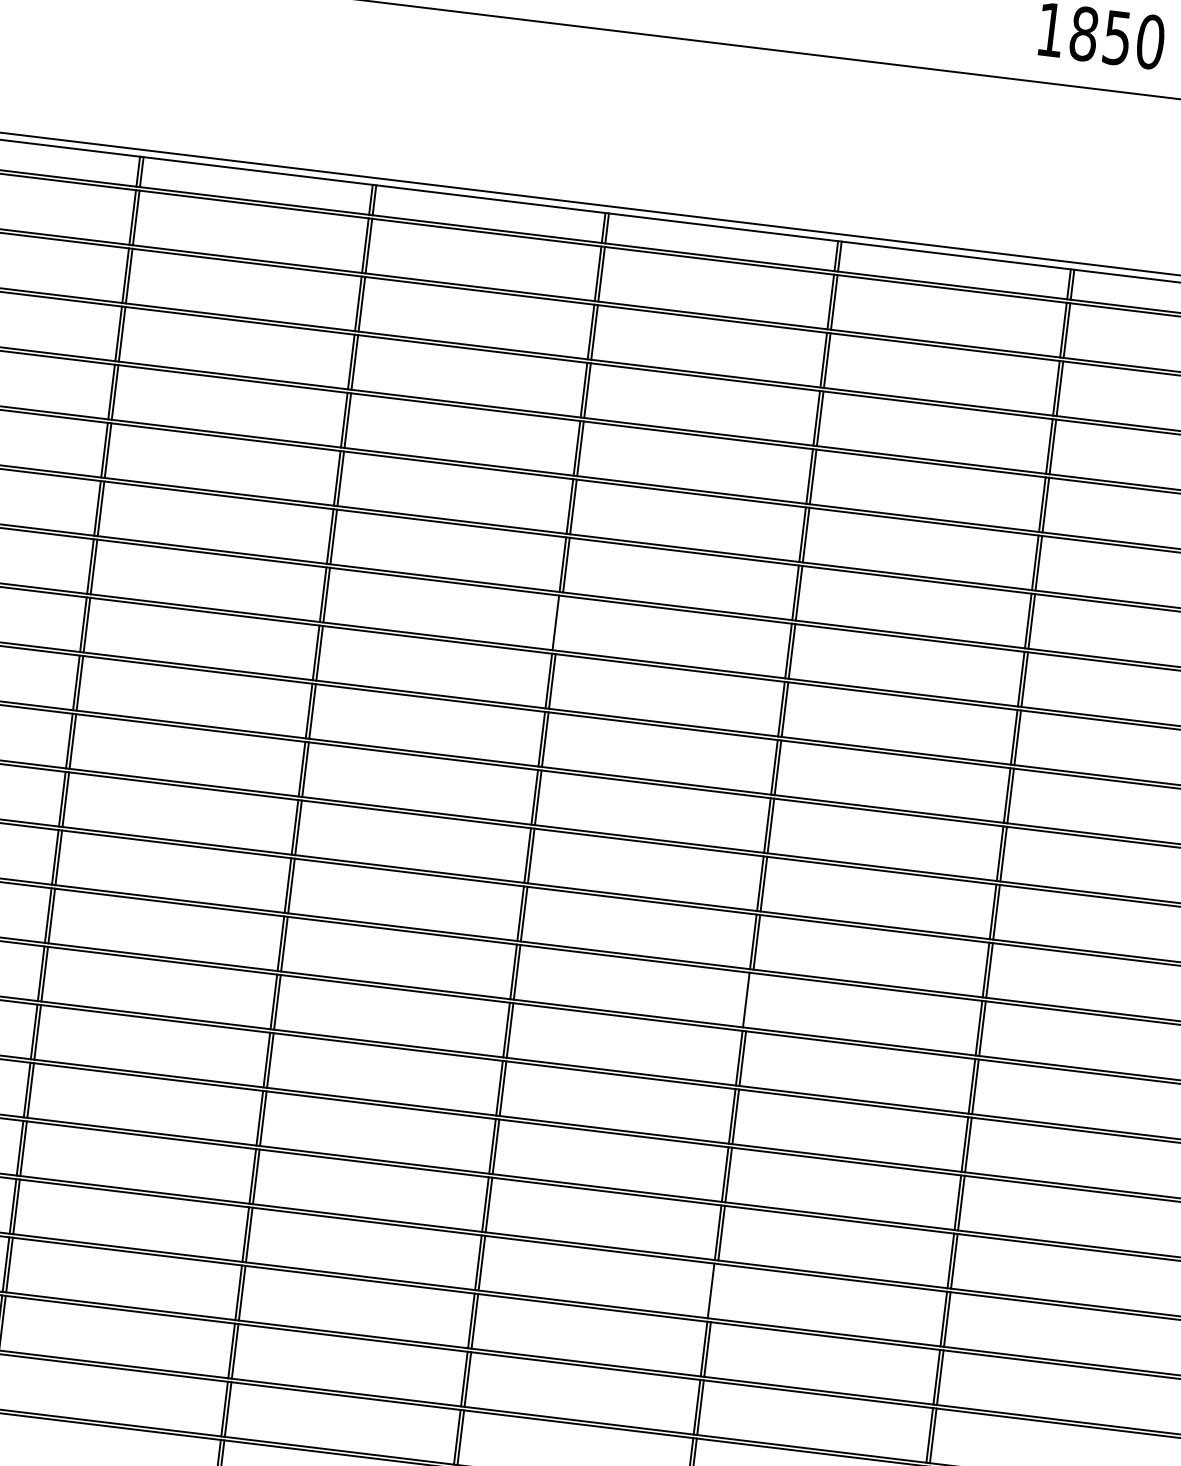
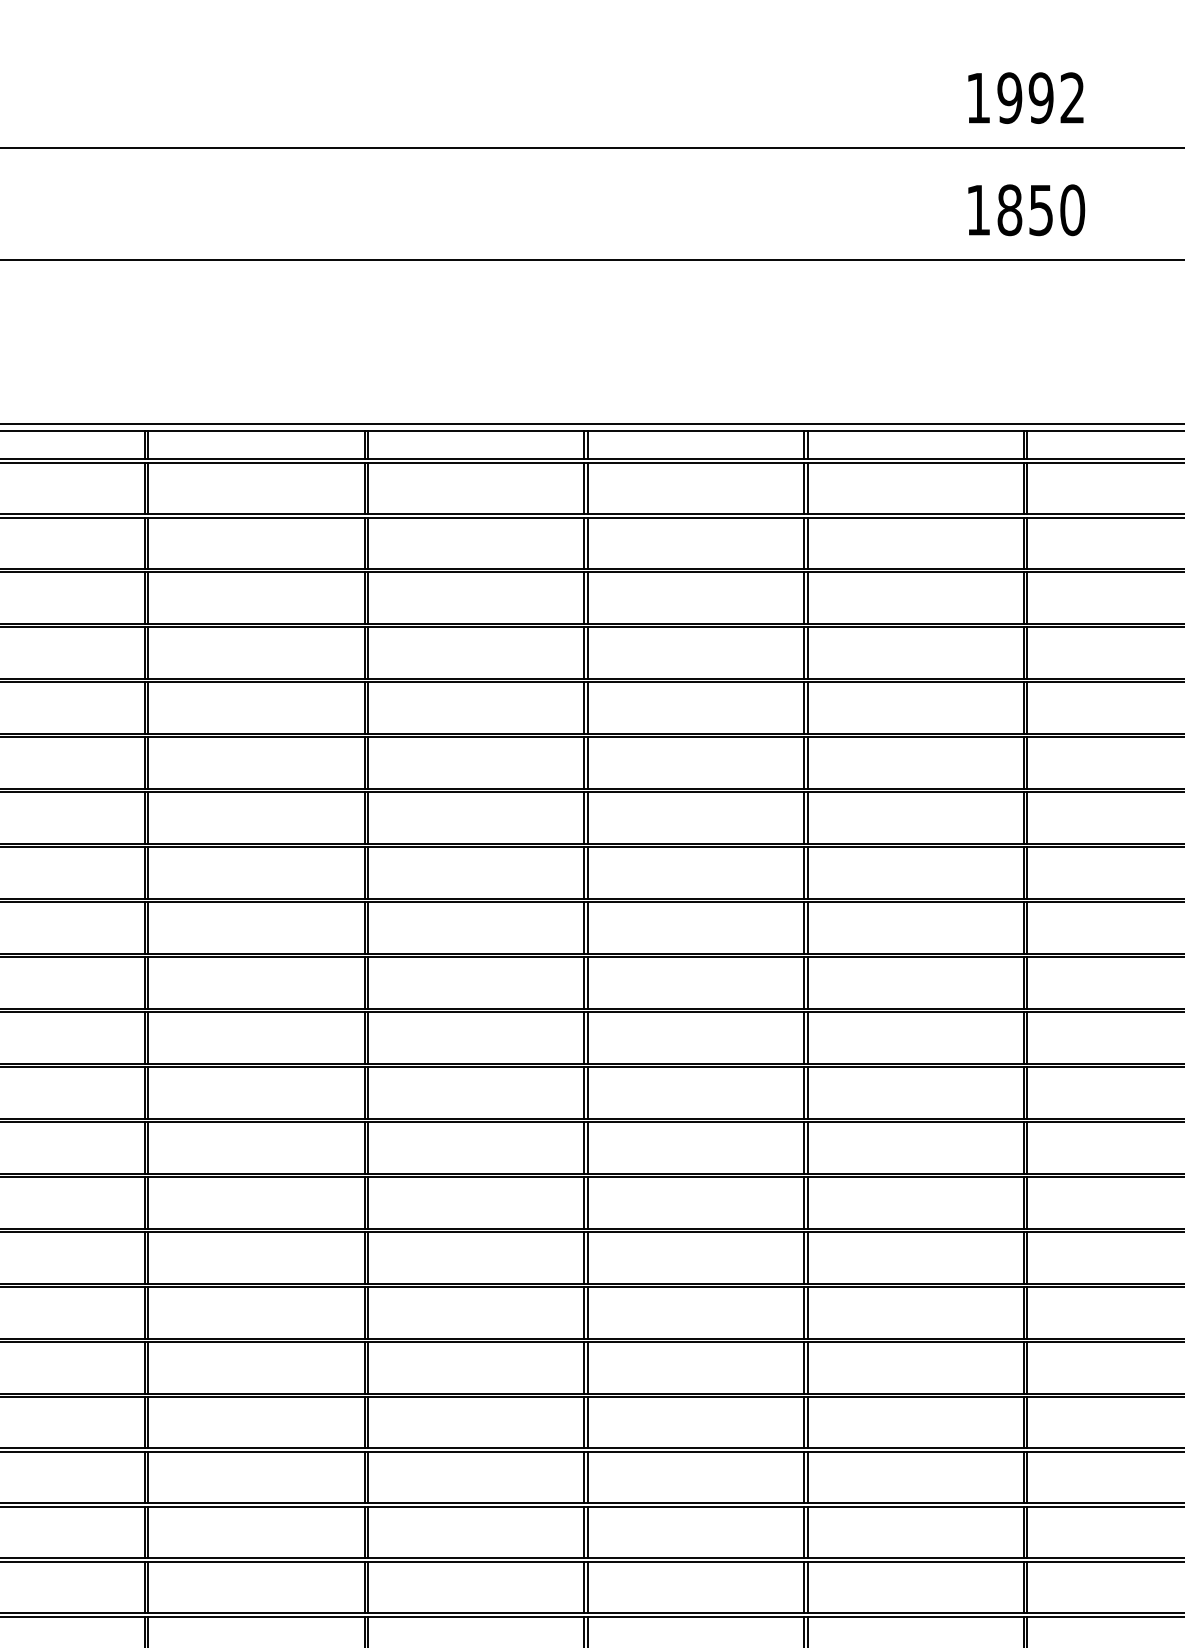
line: (559, 622) -> (587, 817), added
line: (749, 1000) -> (807, 1147), added
line: (714, 1291) -> (807, 1422), added

